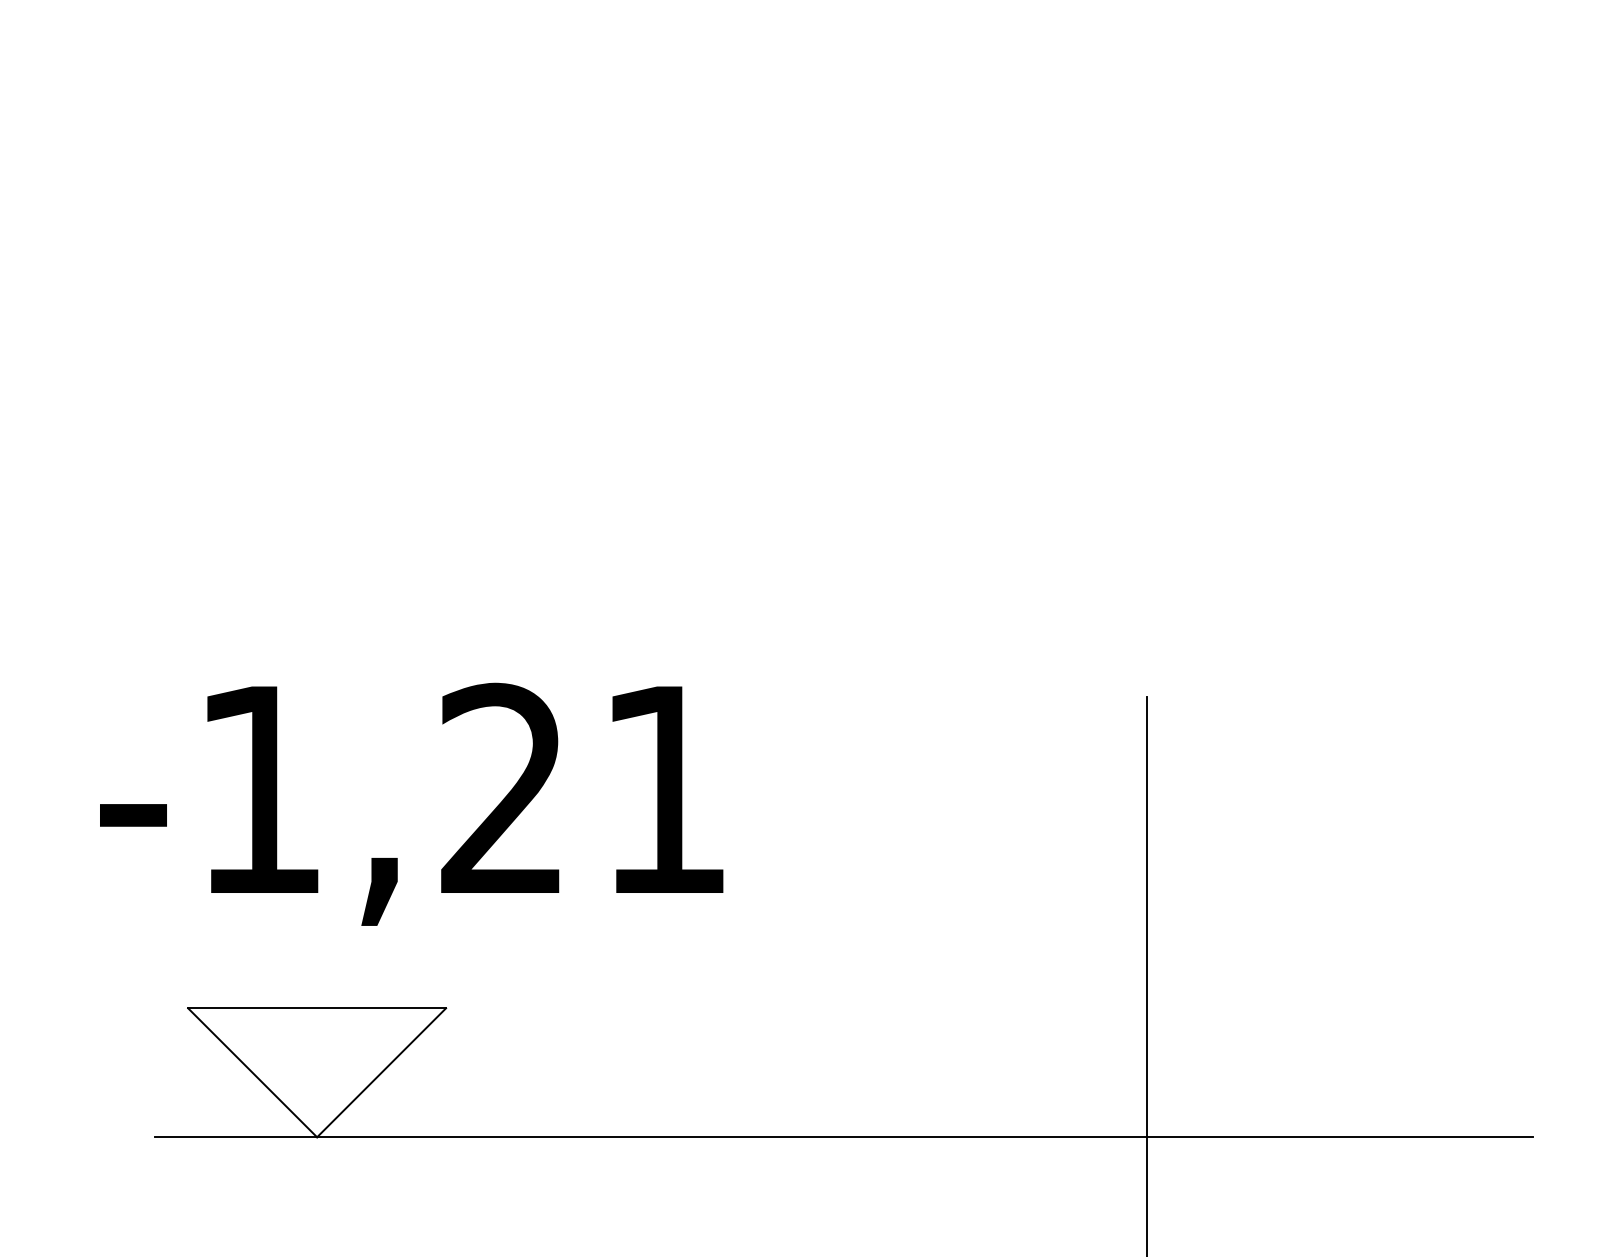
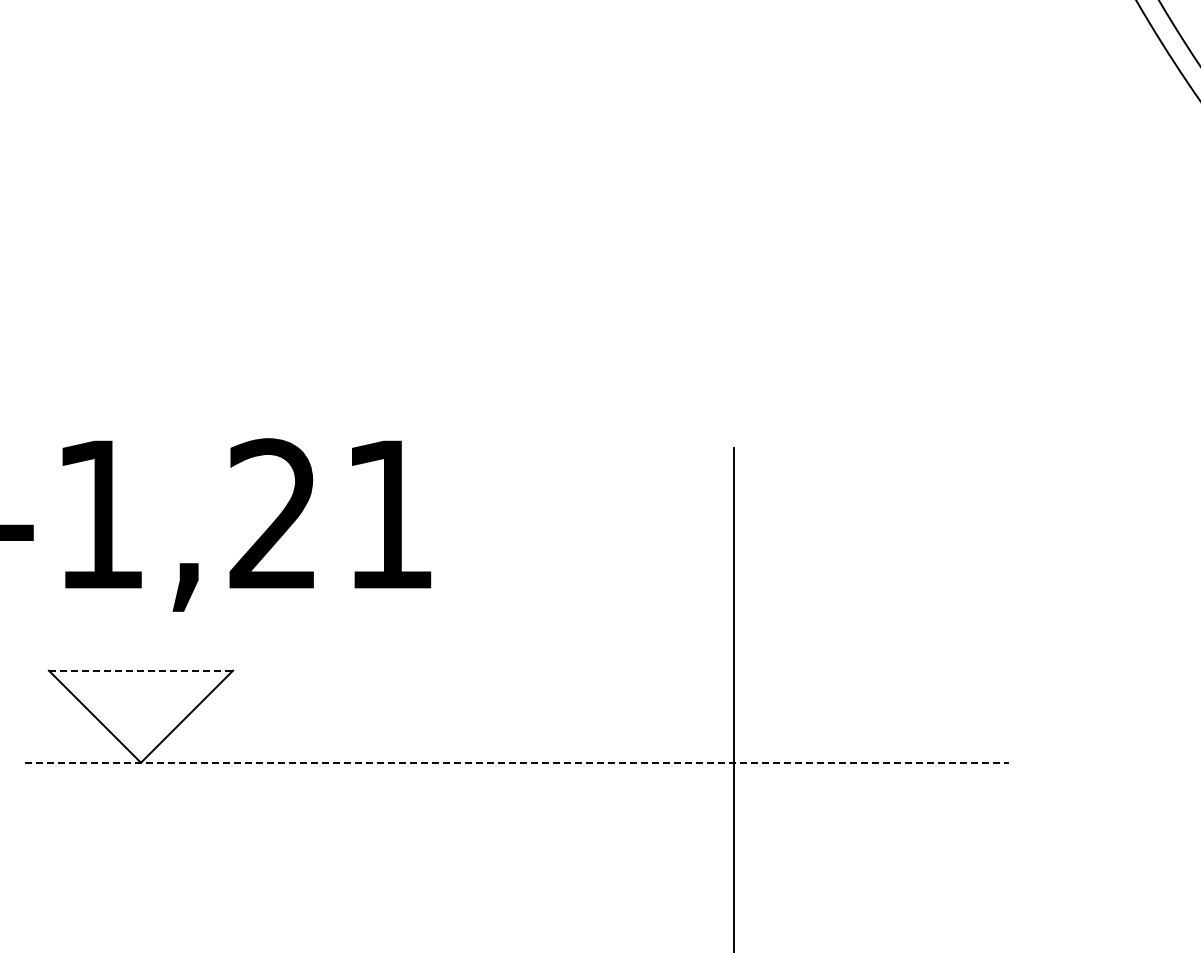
line: (317, 1008) -> (141, 670), solid -> dashed
line: (844, 1136) -> (517, 762), solid -> dashed

